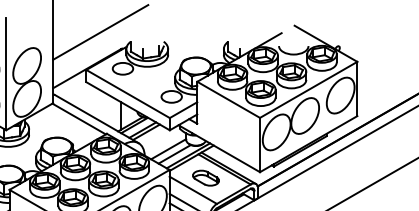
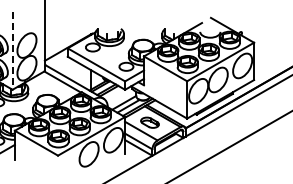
line: (100, 32) -> (77, 22), removed
line: (6, 74) -> (12, 51), solid -> dashed

